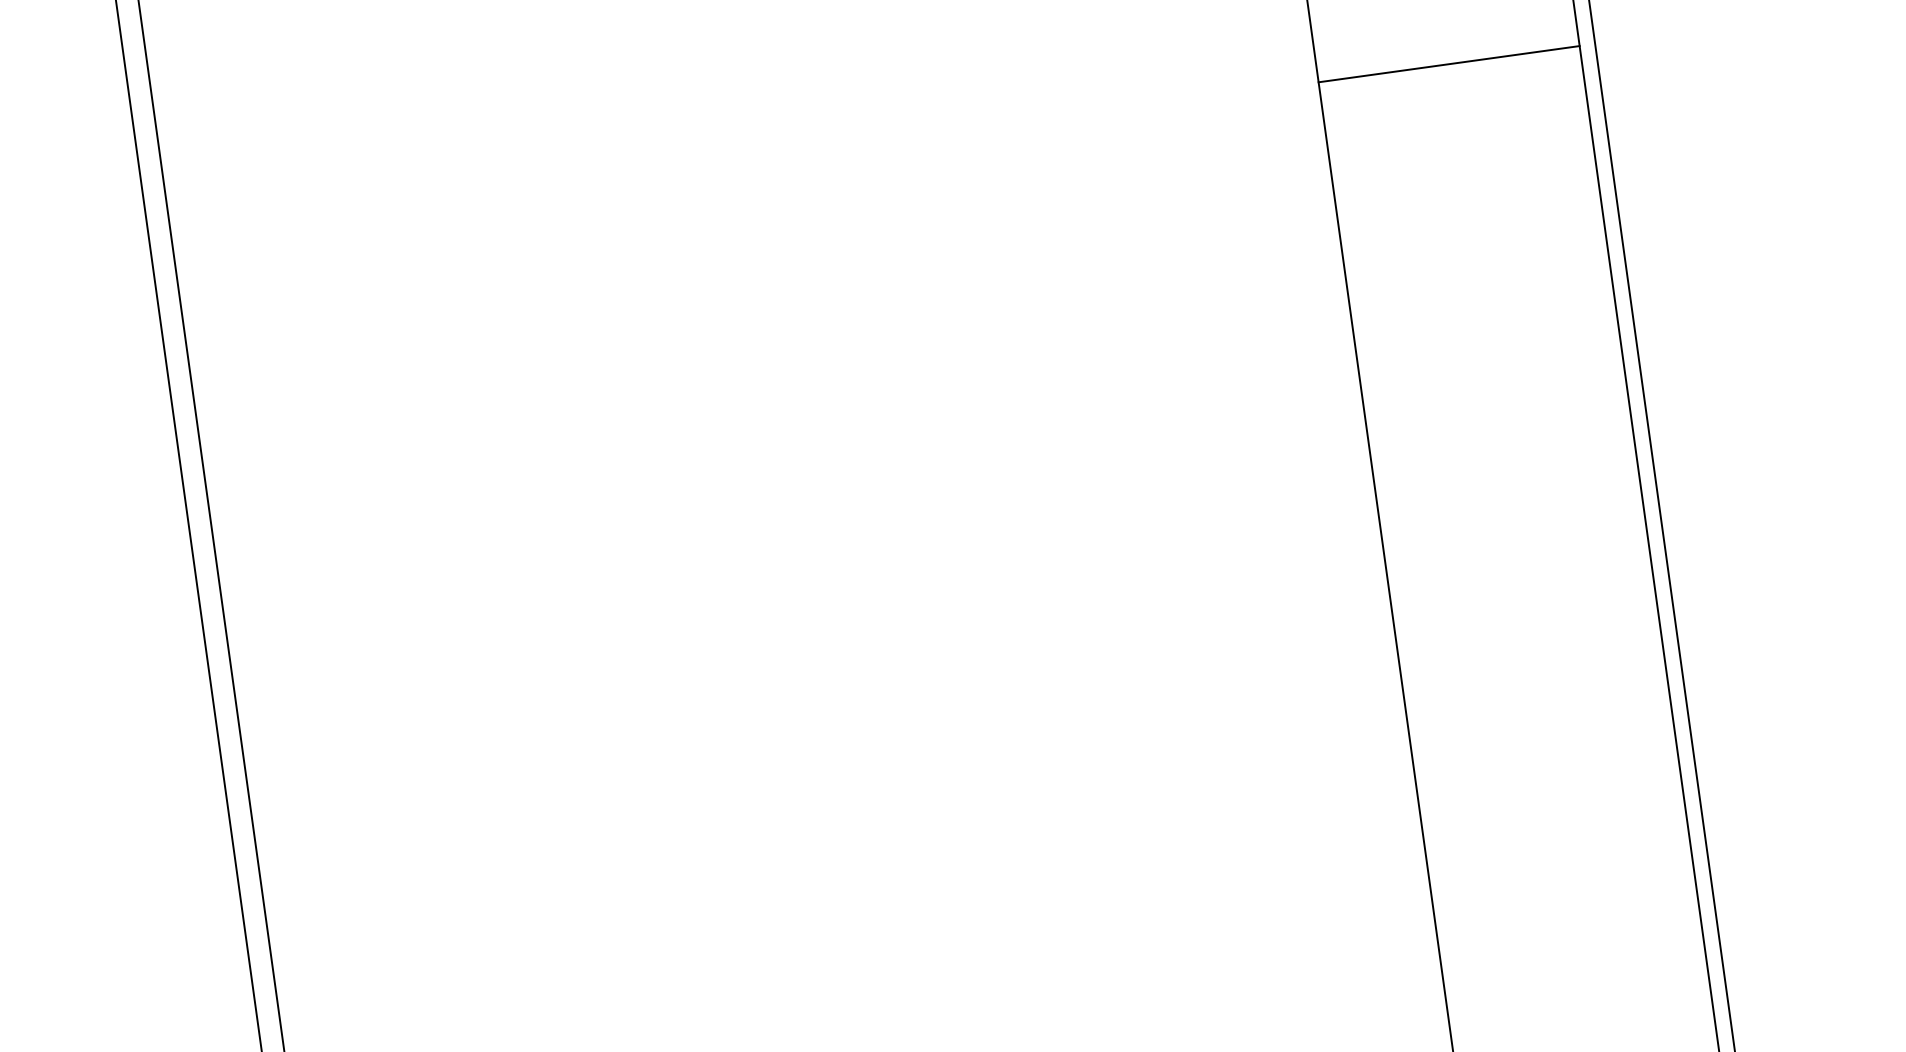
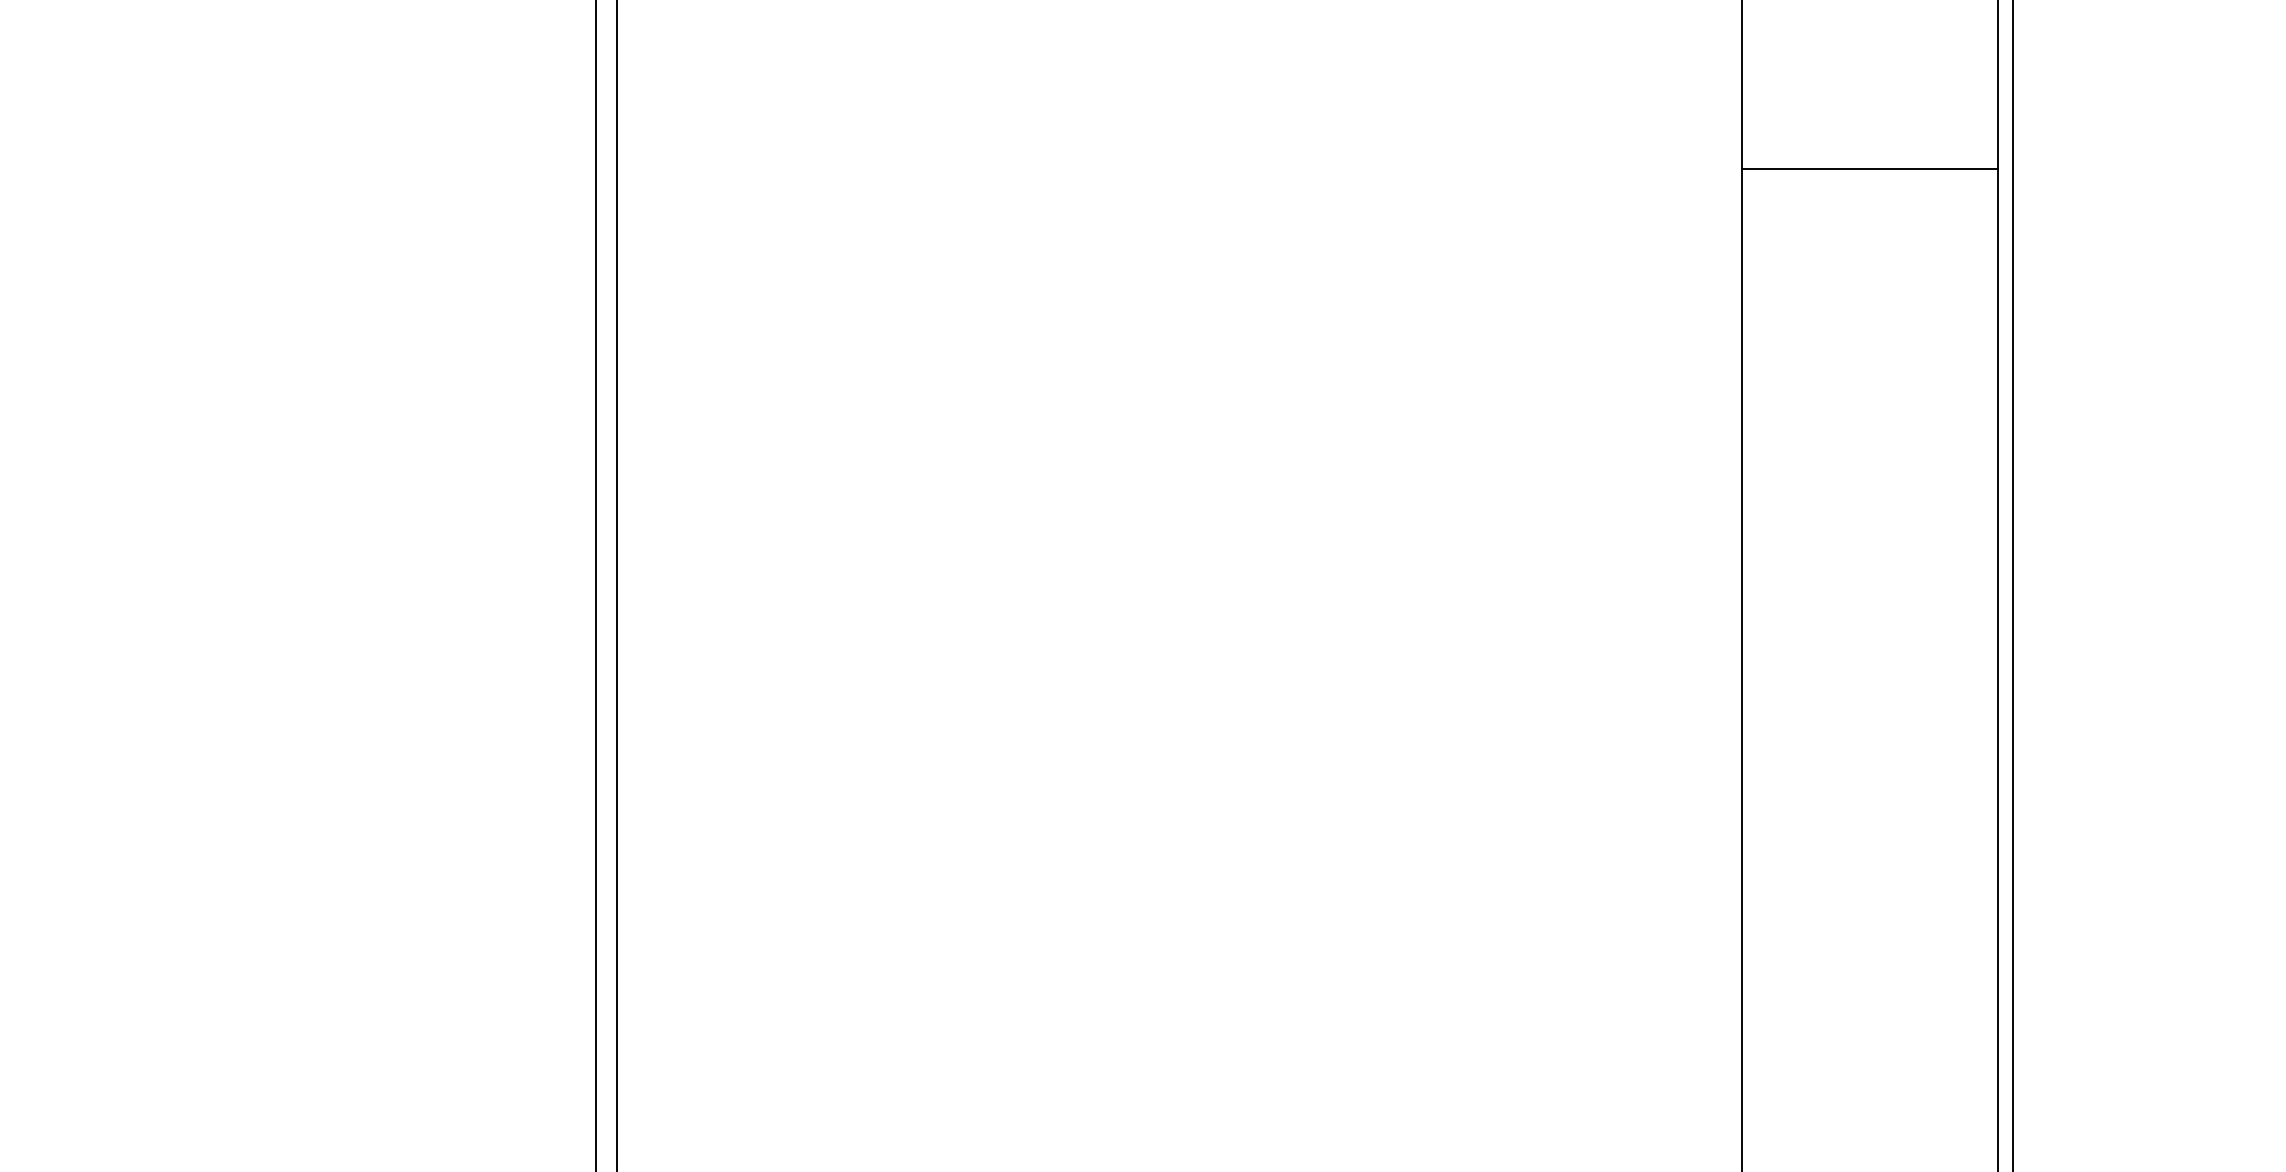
line: (1448, 64) -> (1869, 169), moved

